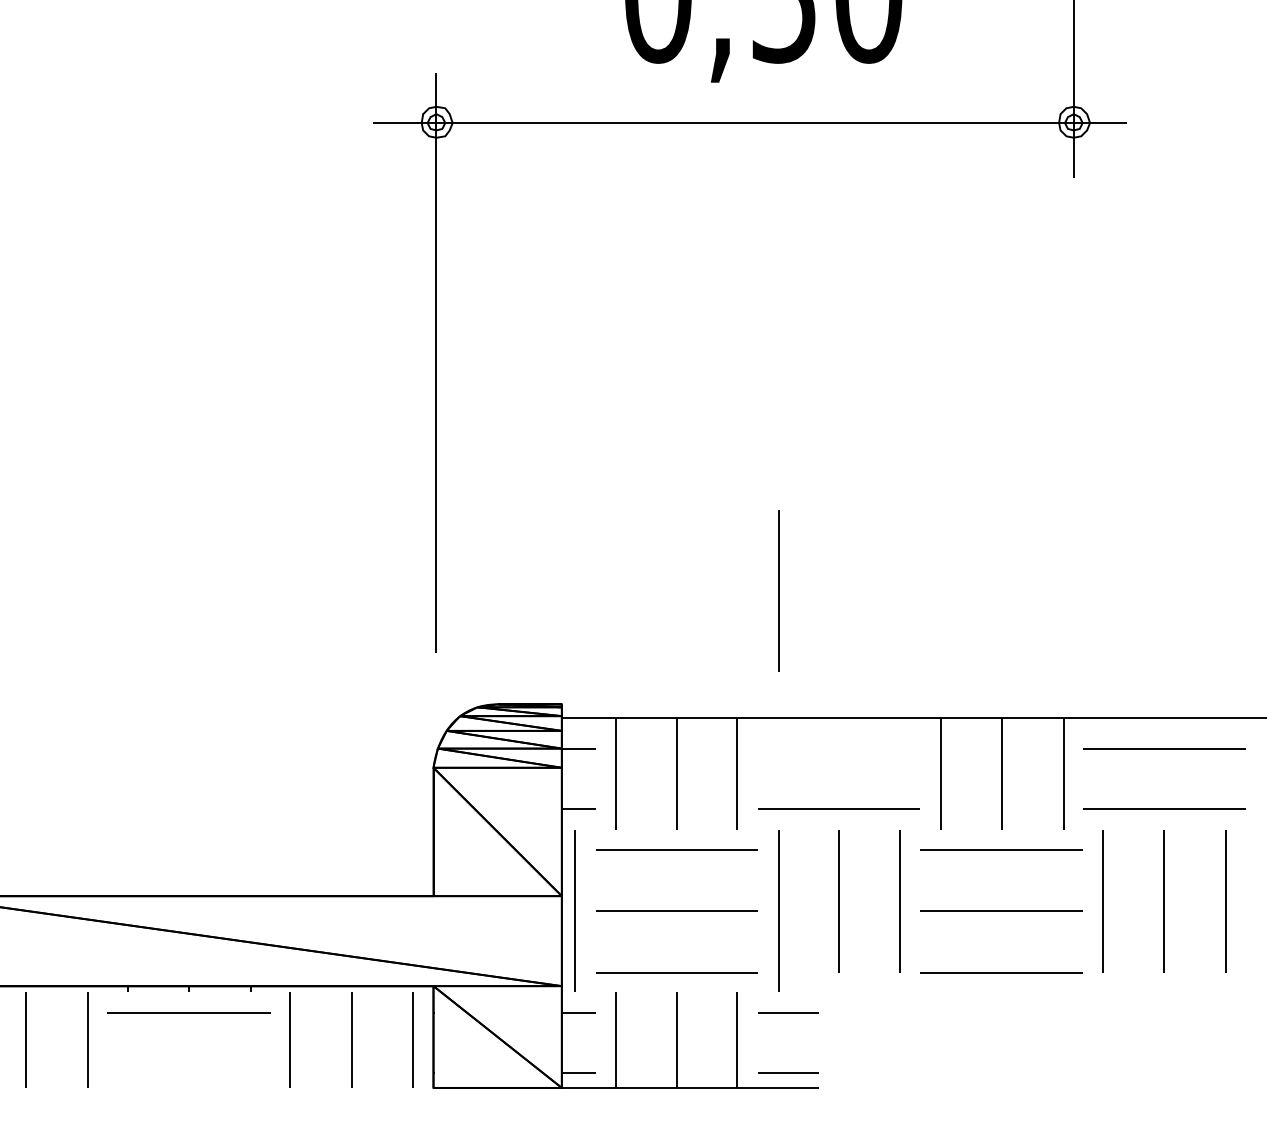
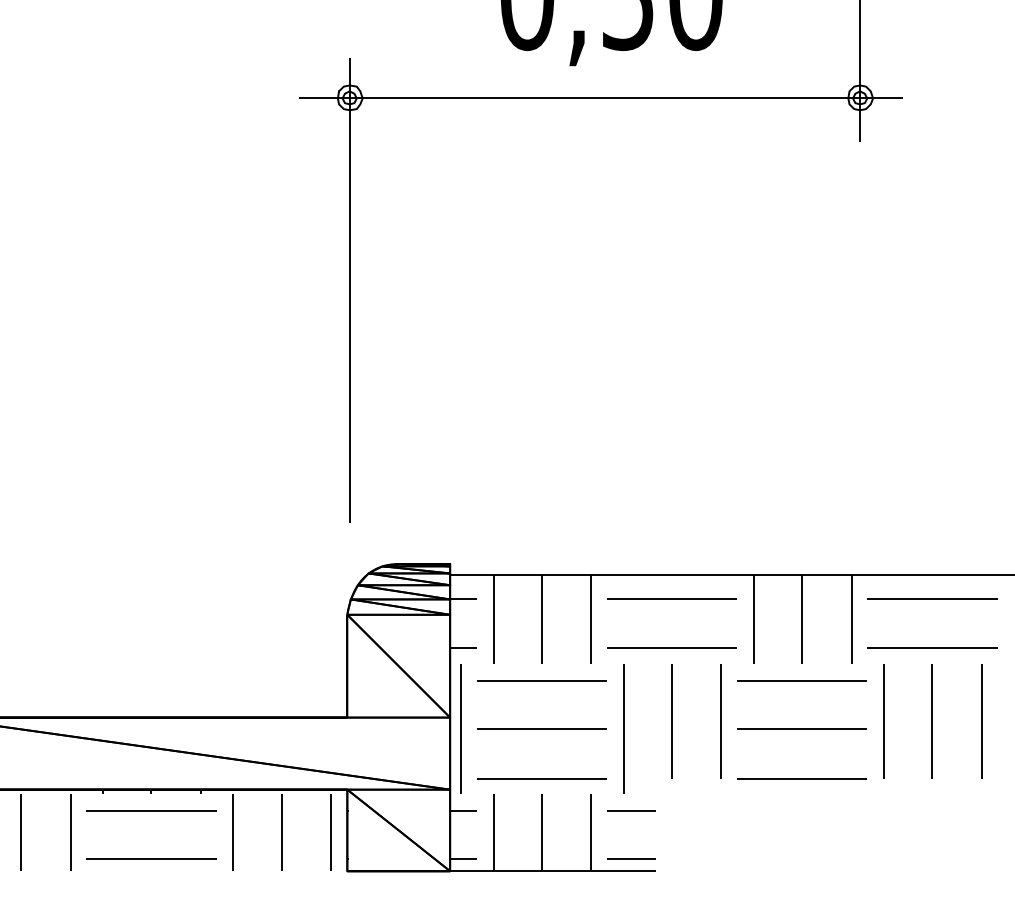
line: (778, 590) -> (623, 472), removed
line: (838, 747) -> (671, 598), added
line: (188, 1072) -> (151, 858), added

